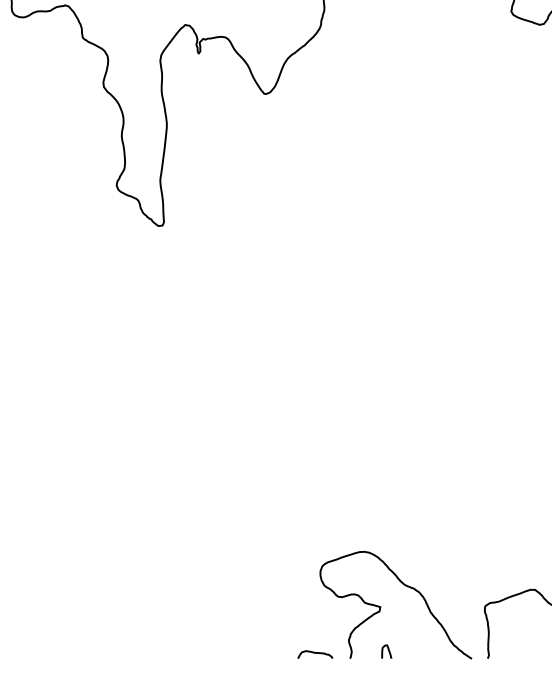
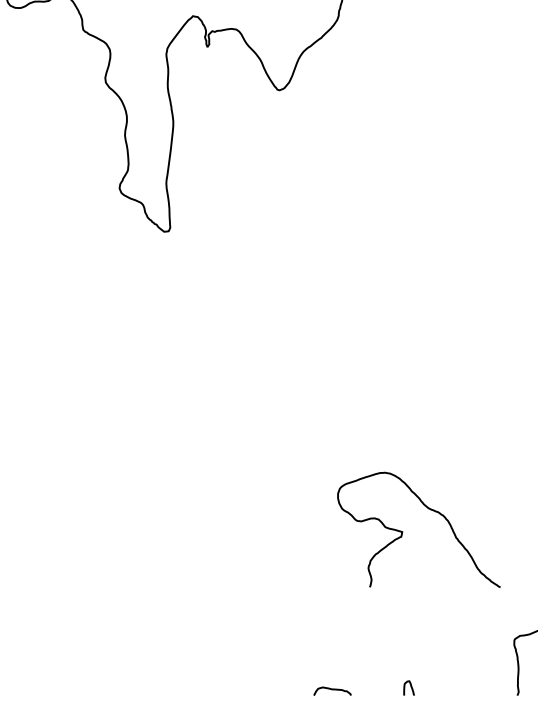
curve: (381, 606) -> (403, 531), moved

